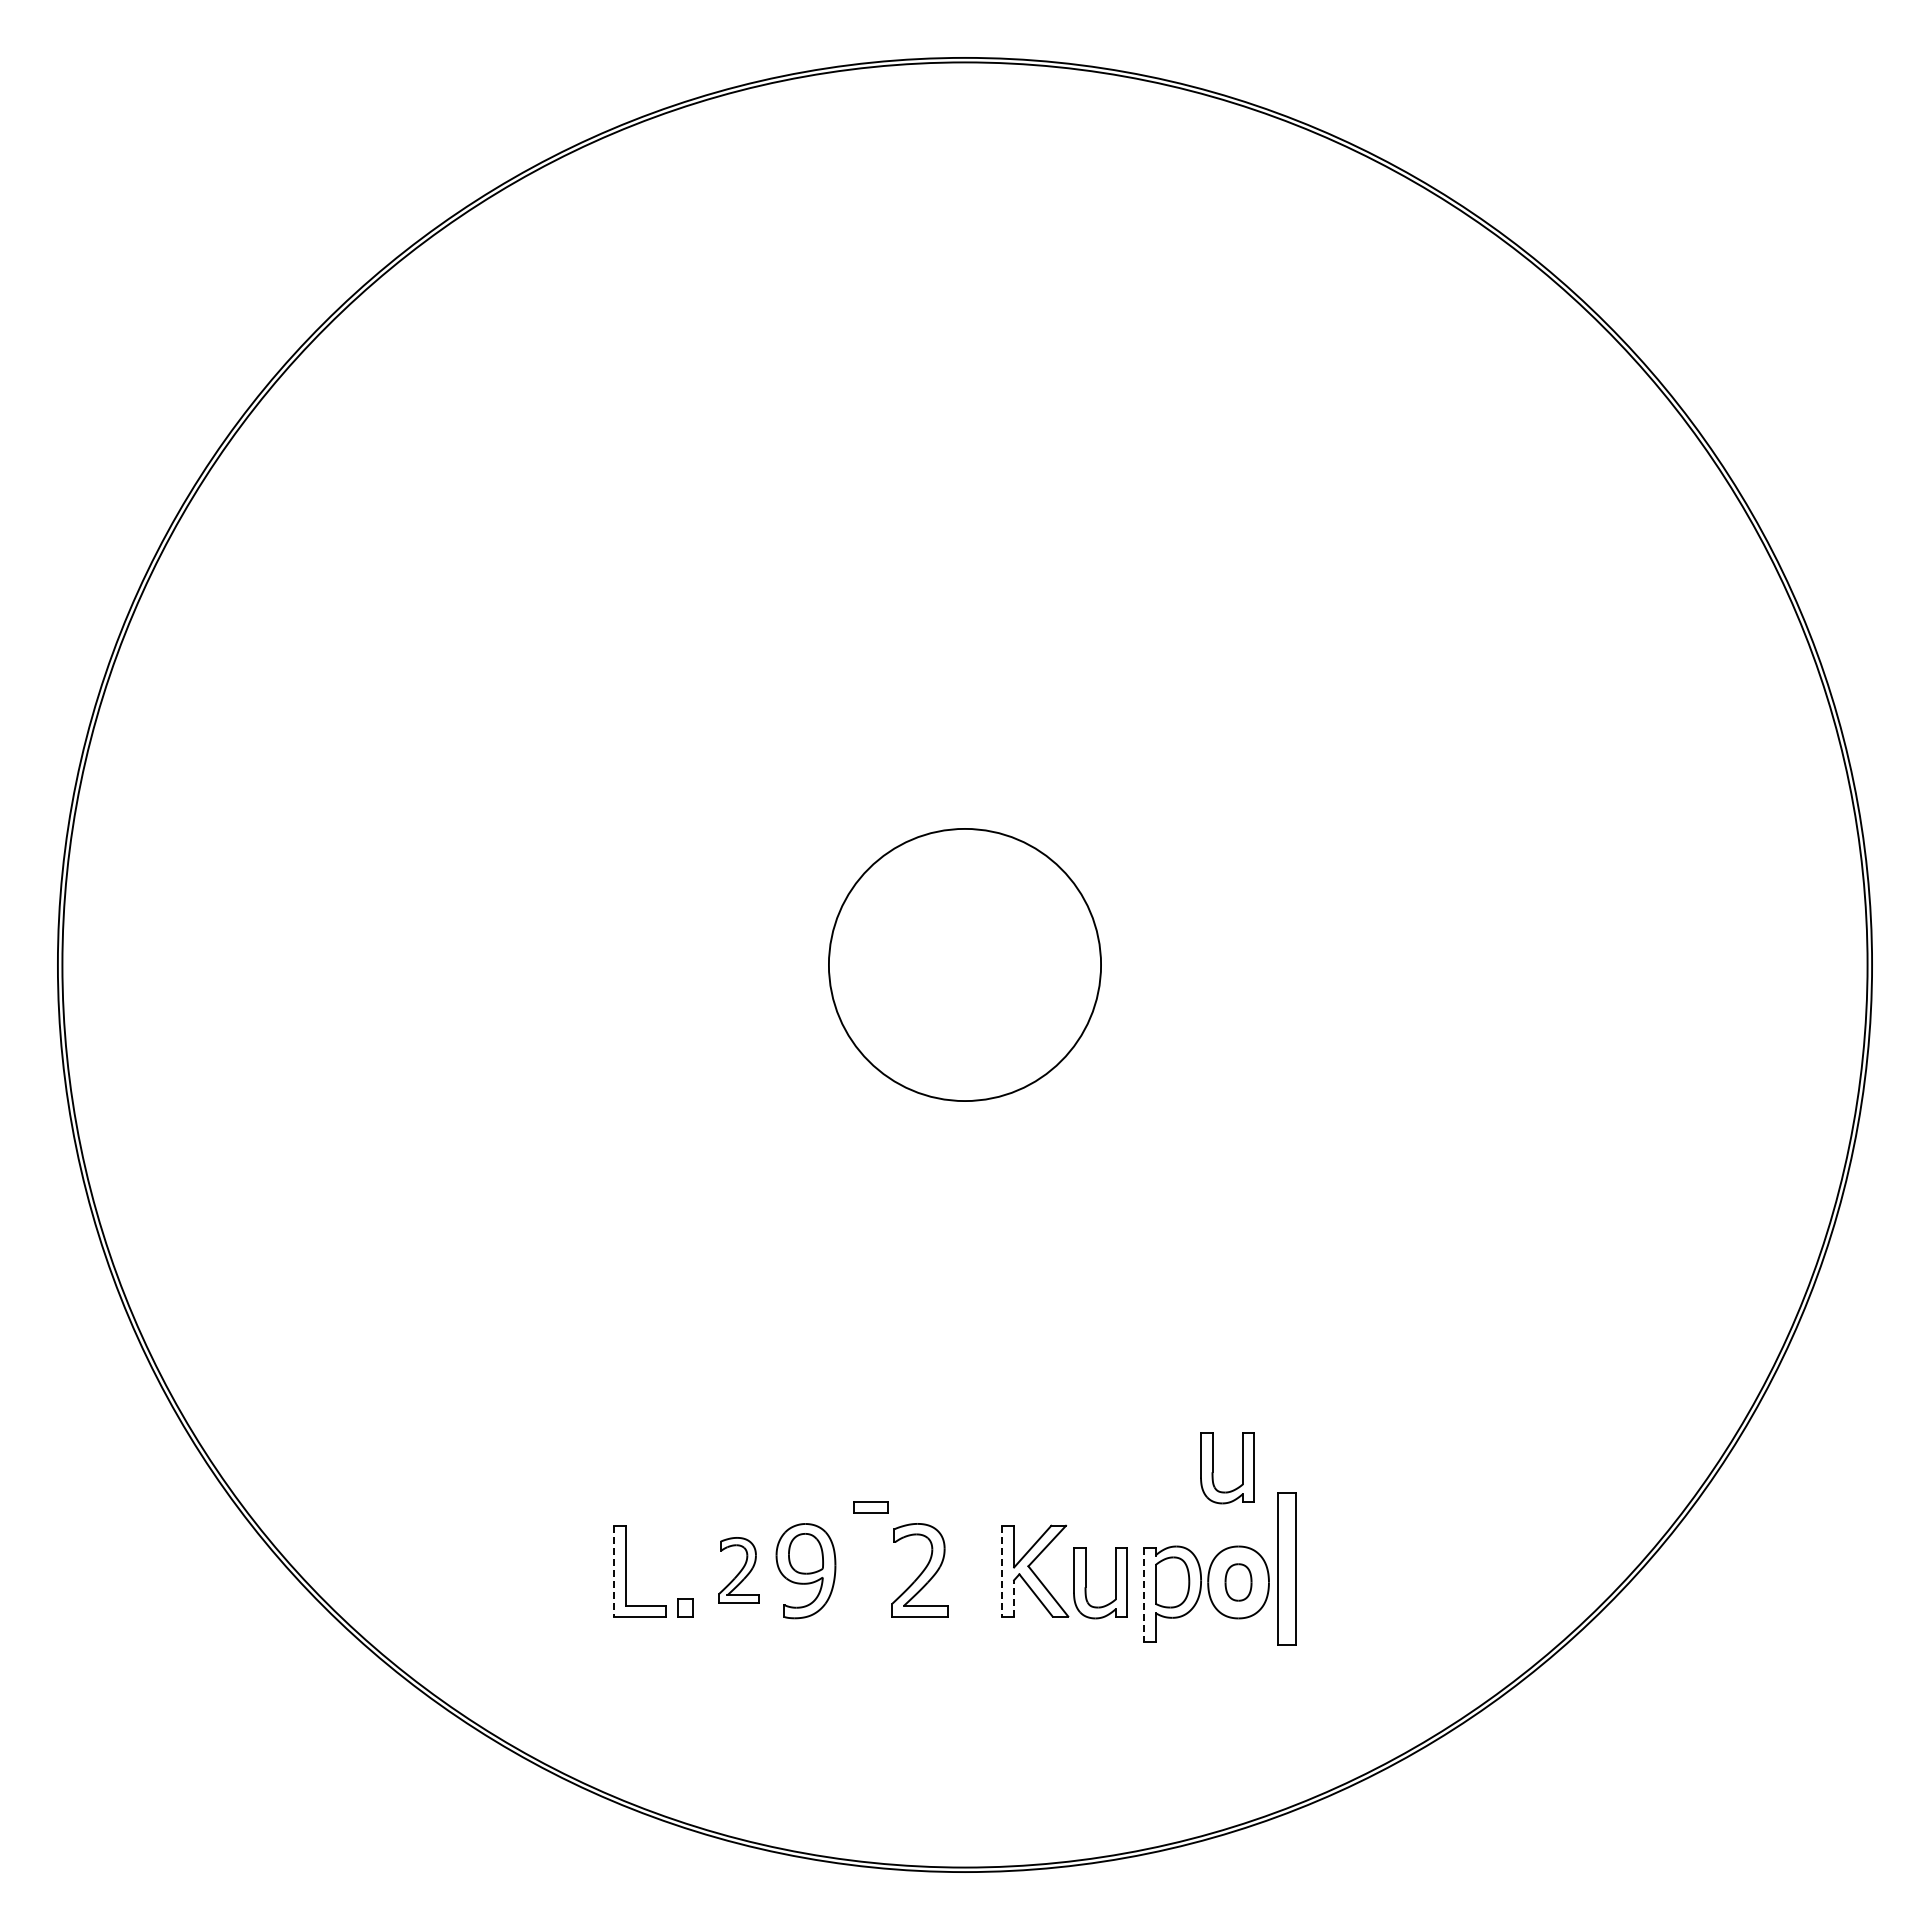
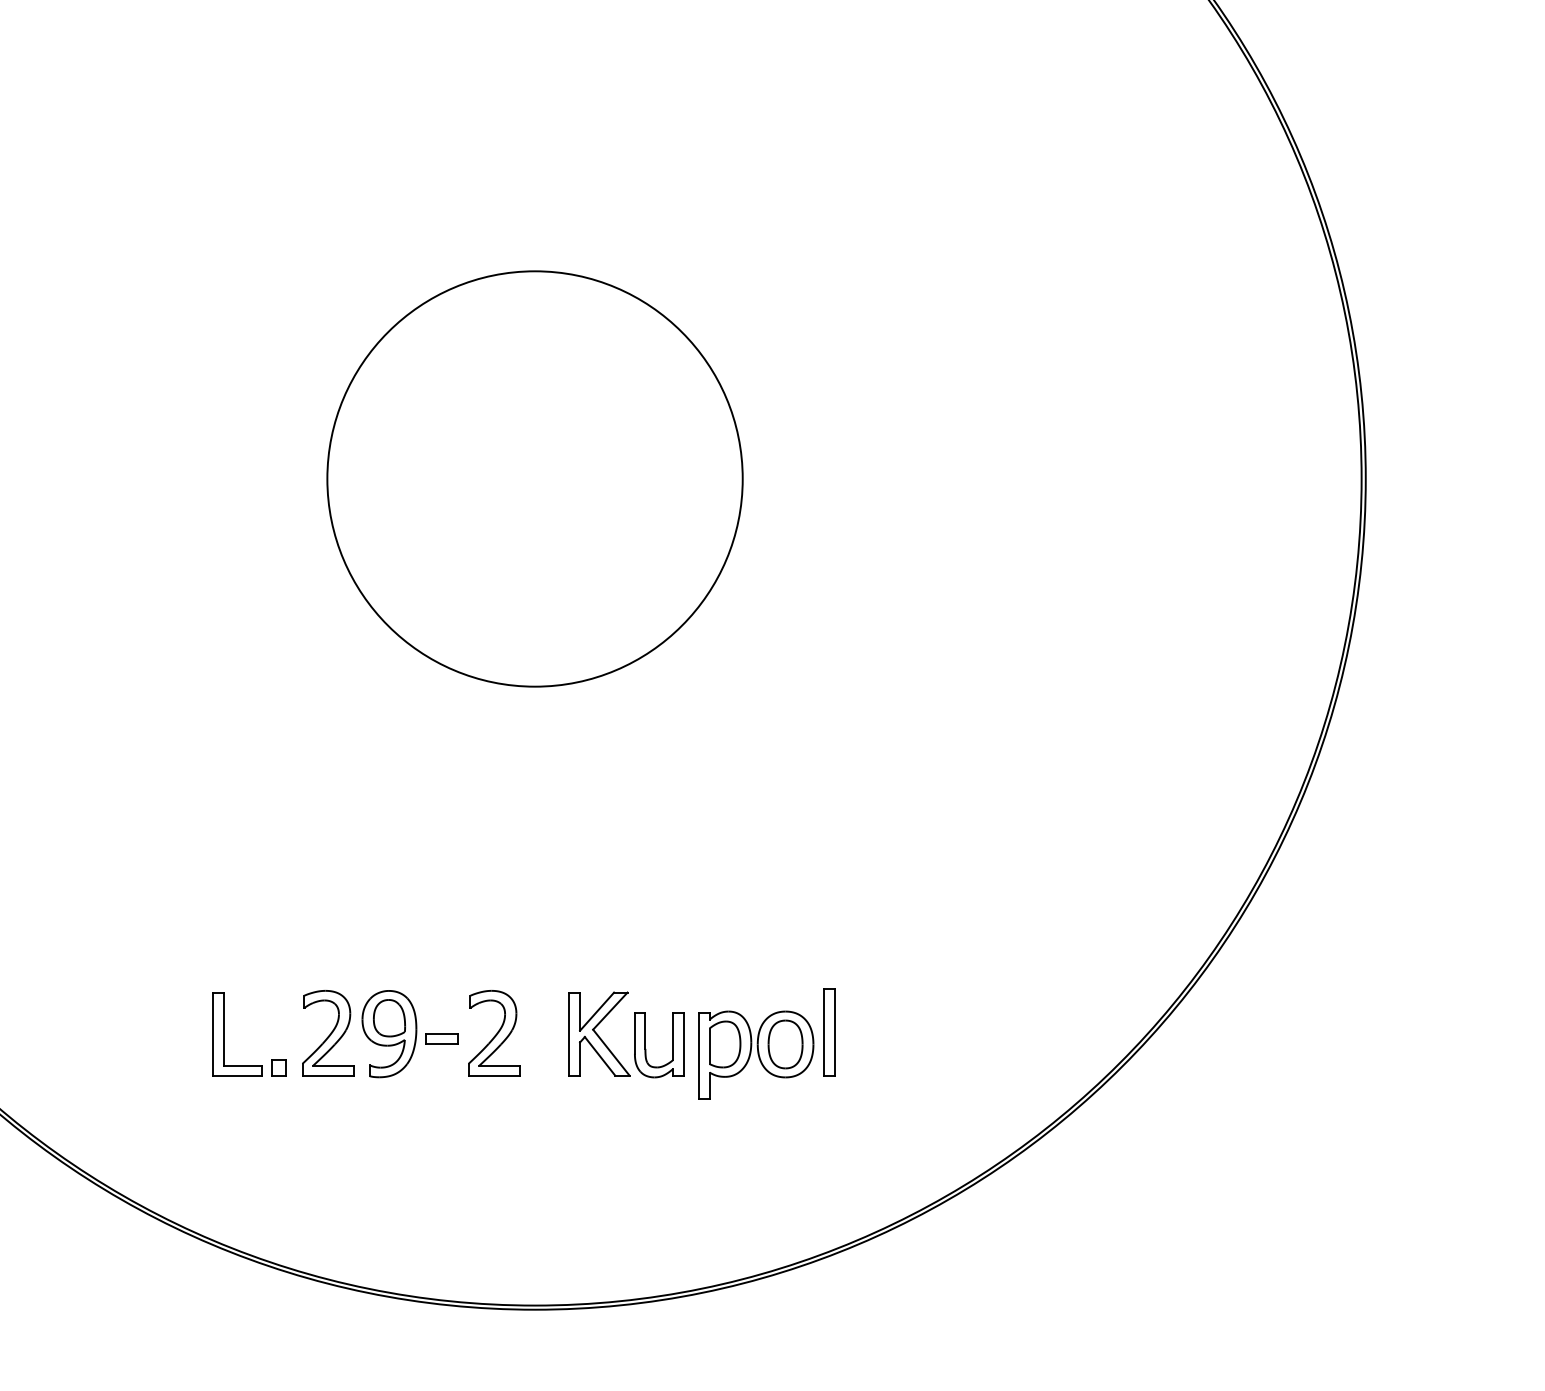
circle: (964, 964) -> (534, 478), size x1.67
part: (1213, 1468) -> (762, 940), removed
part: (870, 1507) -> (441, 1039), moved
part: (1286, 1569) -> (829, 1032), size x0.62
part: (738, 1570) -> (327, 1033), size x1.43
line: (613, 1571) -> (213, 1034), dashed -> solid
line: (1002, 1571) -> (569, 1034), dashed -> solid
part: (1238, 1582) -> (785, 1044), size x1.43
line: (1144, 1595) -> (699, 1056), dashed -> solid
line: (1014, 1597) -> (580, 1058), dashed -> solid

